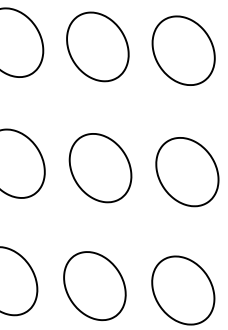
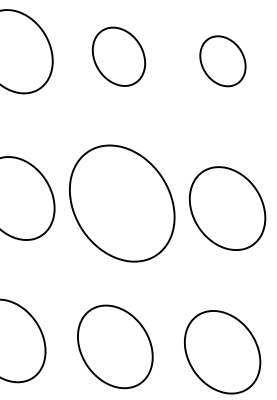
part: (97, 46) -> (118, 56), size x0.7
part: (183, 50) -> (222, 61), size x0.6
part: (100, 168) -> (122, 204), size x1.4

